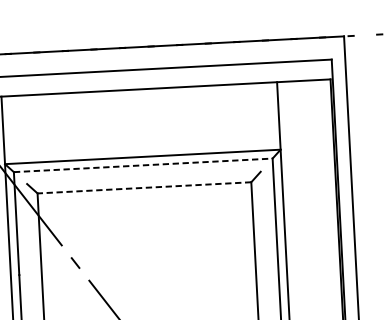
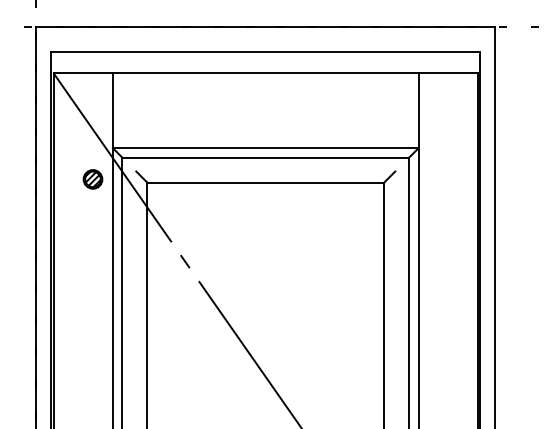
line: (143, 165) -> (266, 157), dashed -> solid
line: (144, 187) -> (265, 182), dashed -> solid

